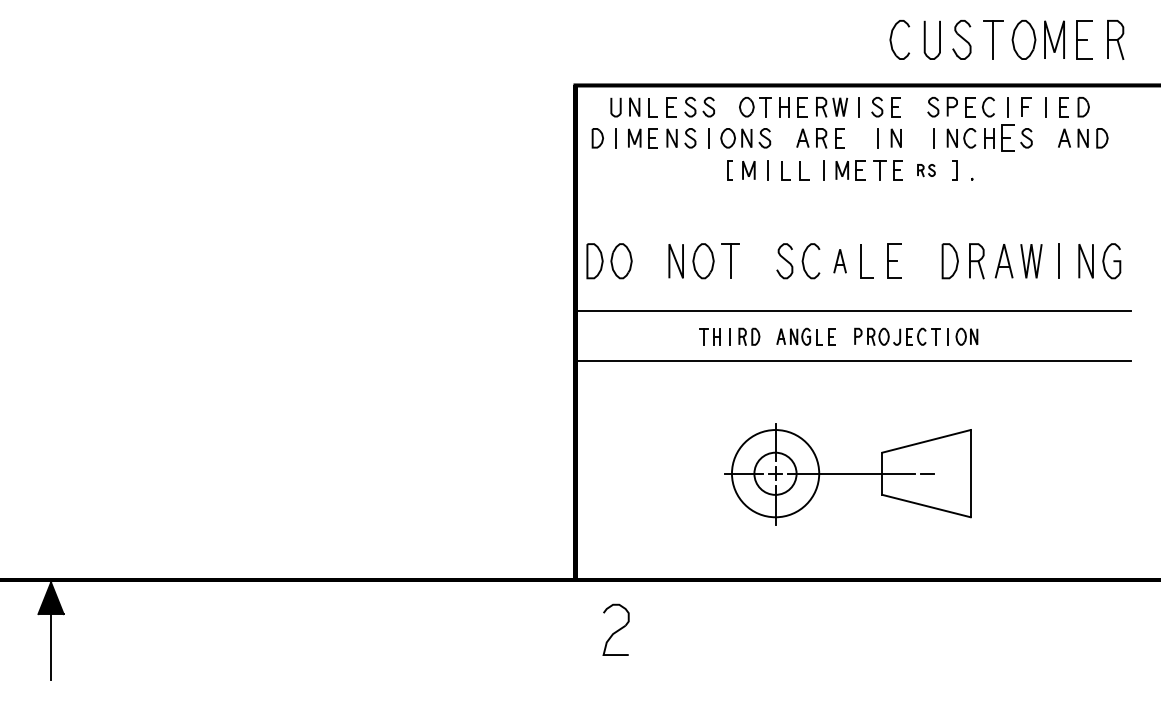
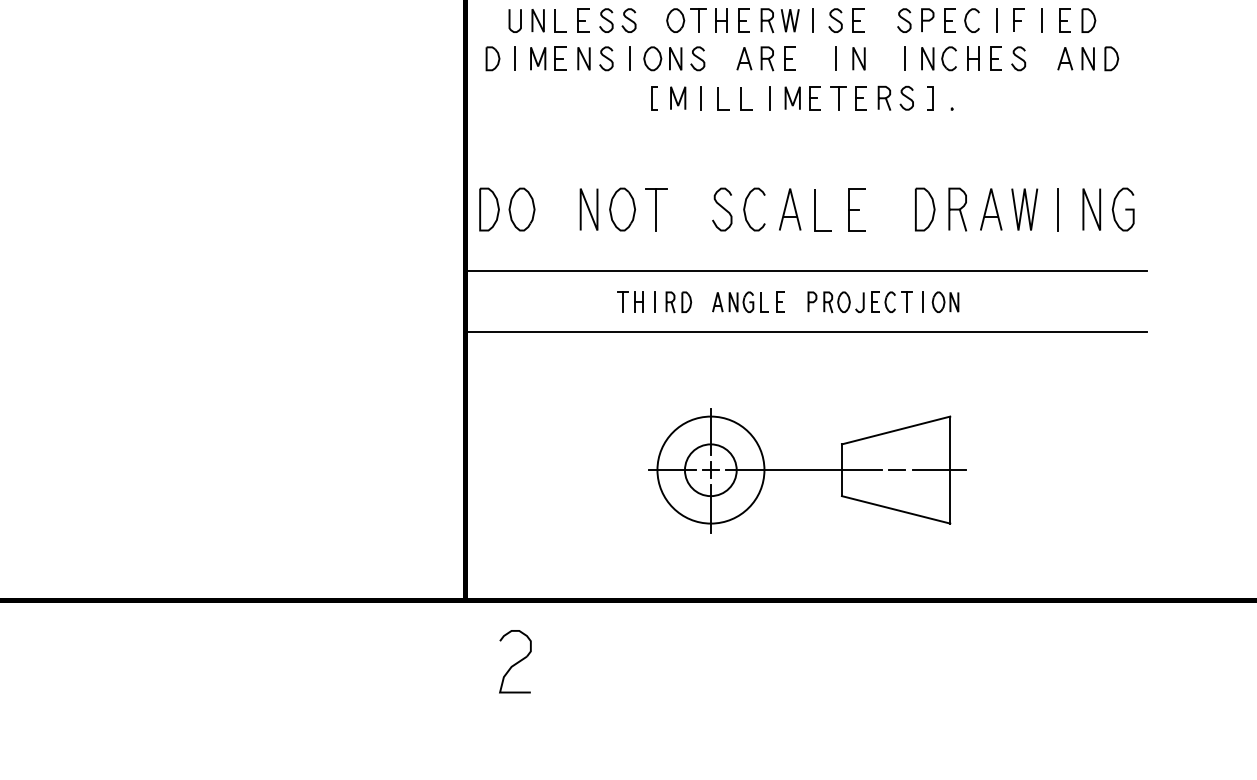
part: (1007, 138) -> (995, 59), size x0.71
part: (926, 170) -> (896, 98), size x1.67
part: (839, 261) -> (789, 209), size x1.43
line: (961, 473) -> (938, 469), added

